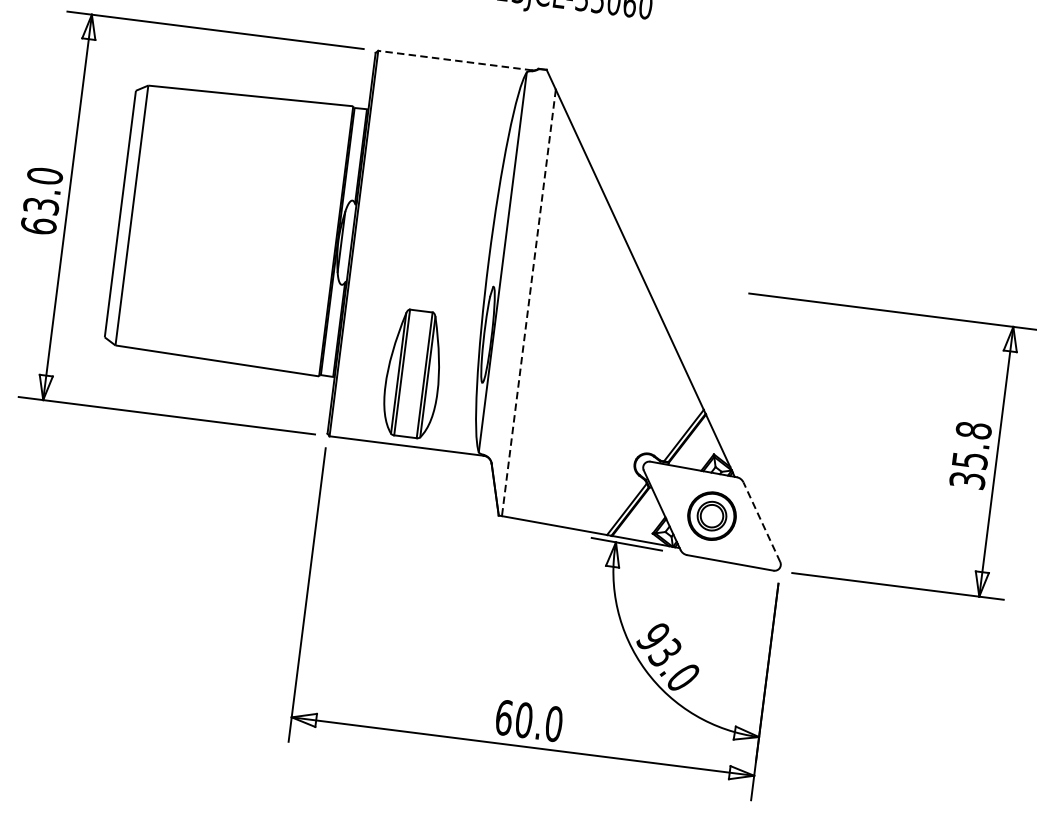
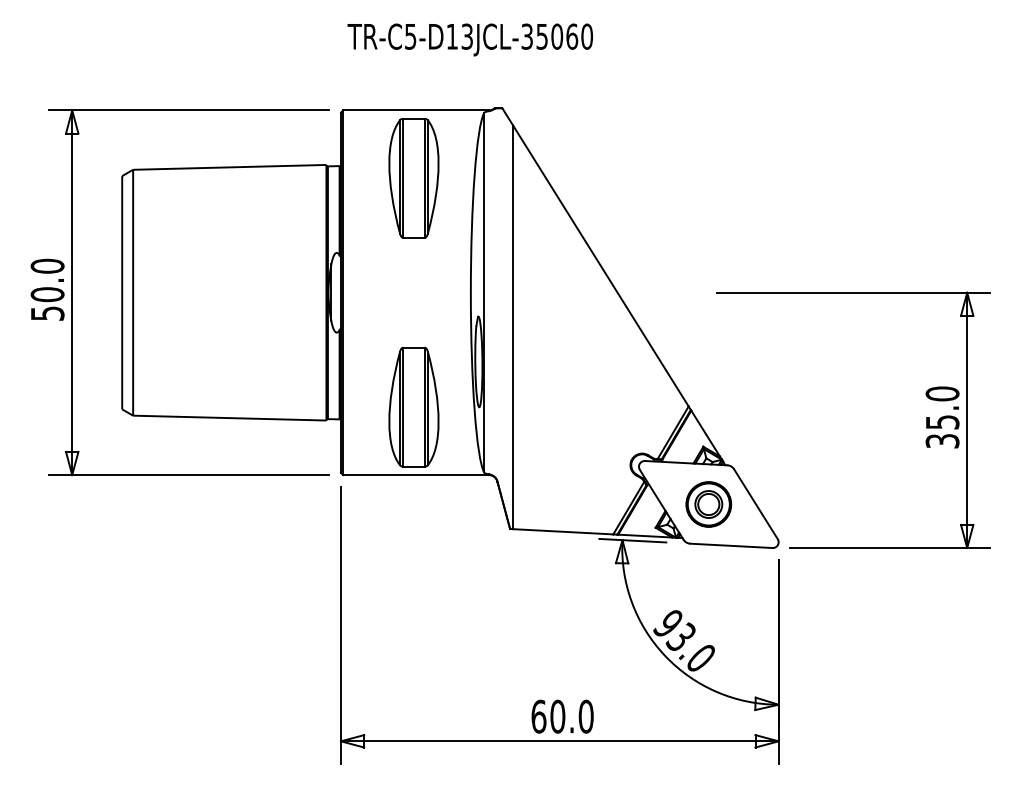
line: (455, 60) -> (416, 110), dashed -> solid
part: (443, 132) -> (413, 178), added
text: (39, 215) -> (47, 303), 63.0 -> 50.0
line: (529, 303) -> (513, 327), dashed -> solid
text: (973, 430) -> (942, 393), 35.8 -> 35.0
line: (761, 521) -> (755, 503), dashed -> solid

